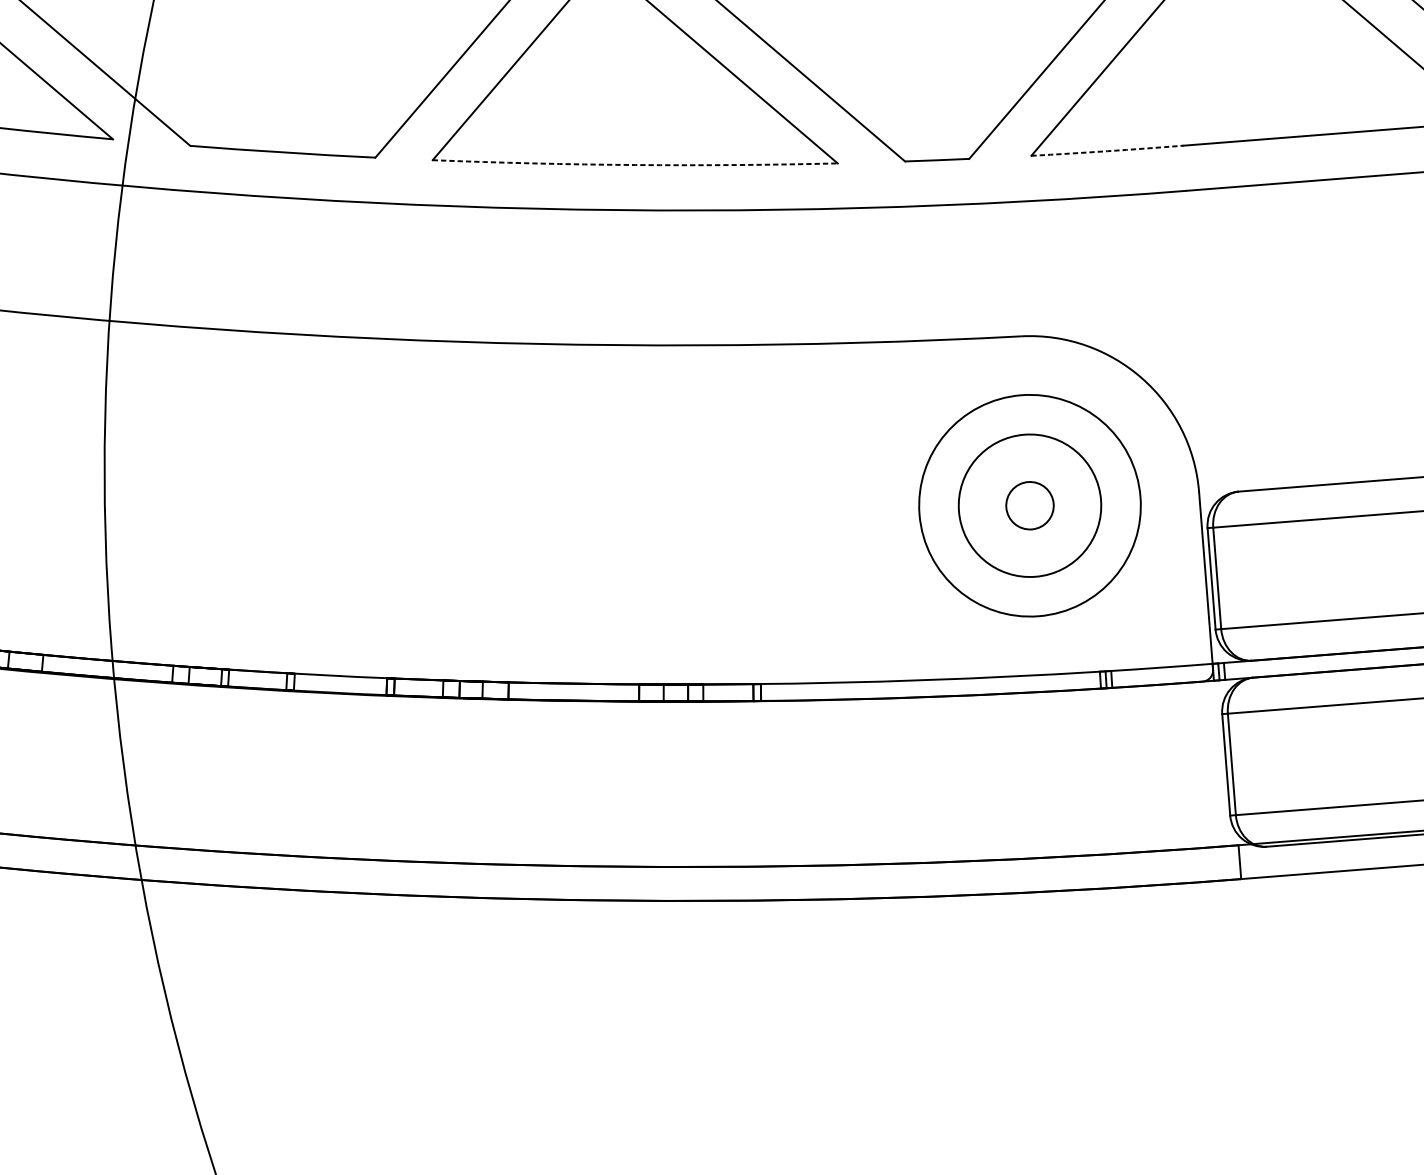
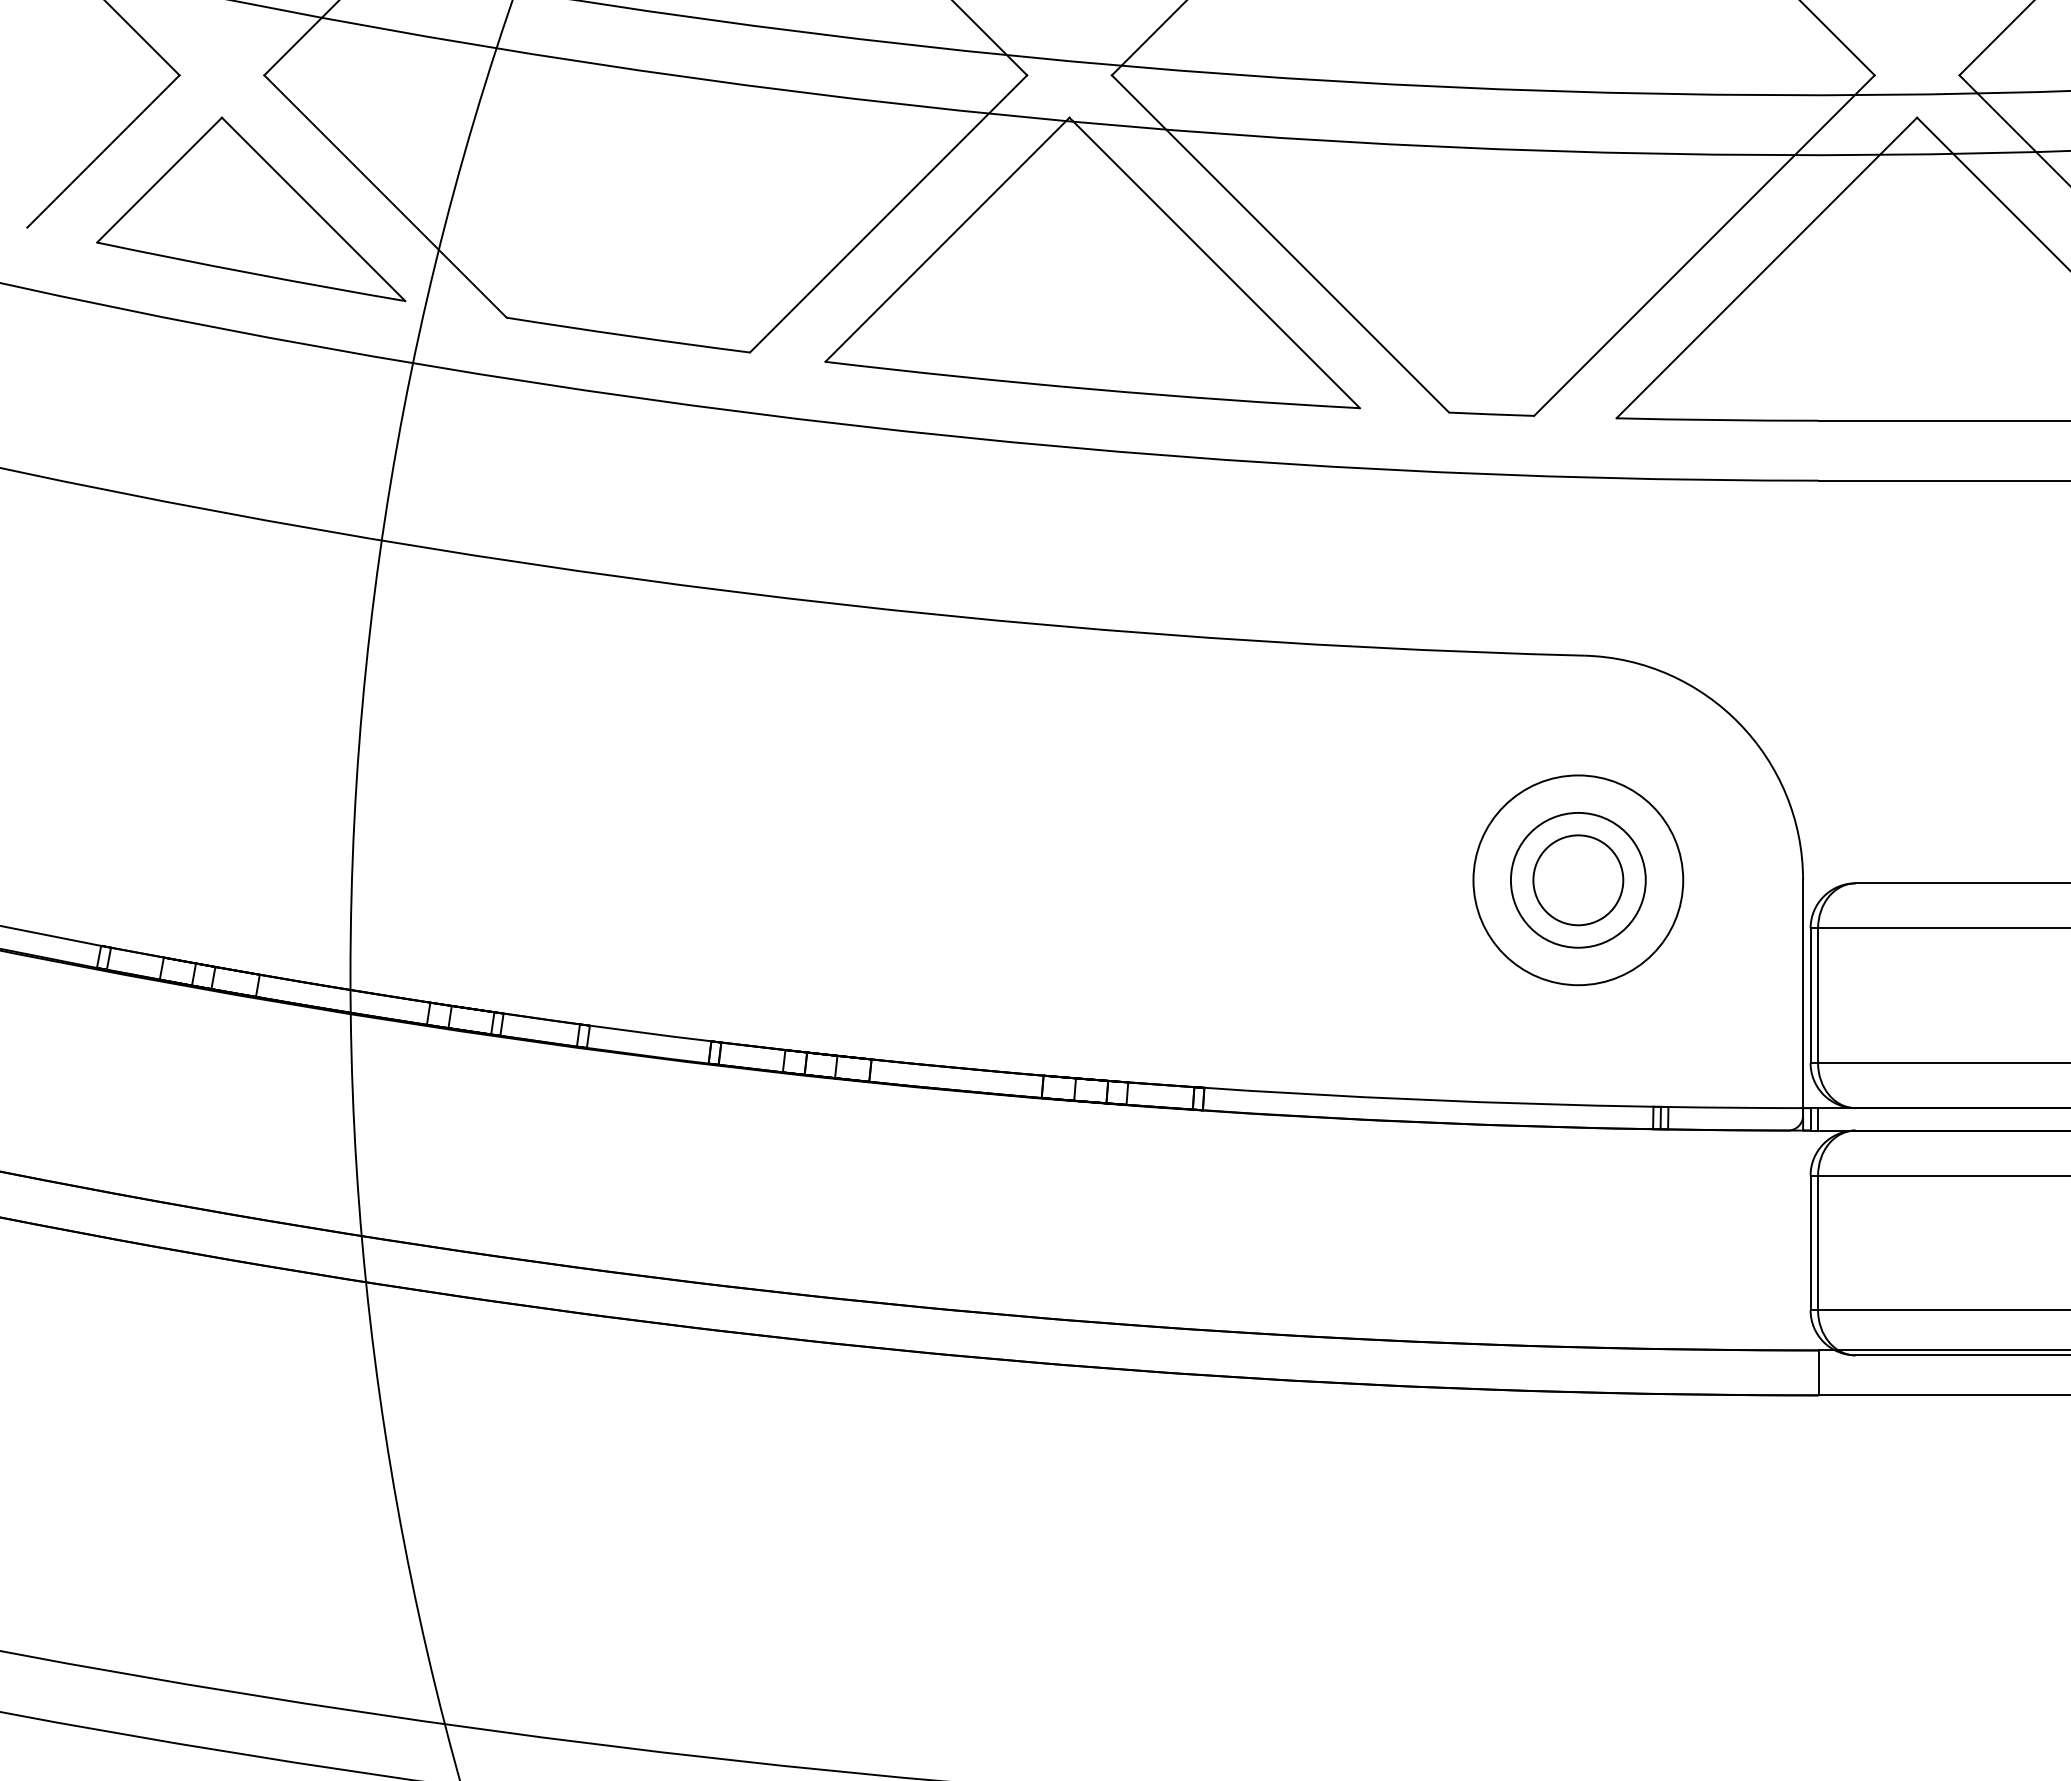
arc: (1107, 151) -> (1717, 420), dashed -> solid
arc: (635, 165) -> (1092, 389), dashed -> solid
circle: (1029, 505) -> (1577, 879), size x0.71
circle: (1030, 505) -> (1578, 880), size x0.71
circle: (1030, 505) -> (1578, 880), size x1.43

